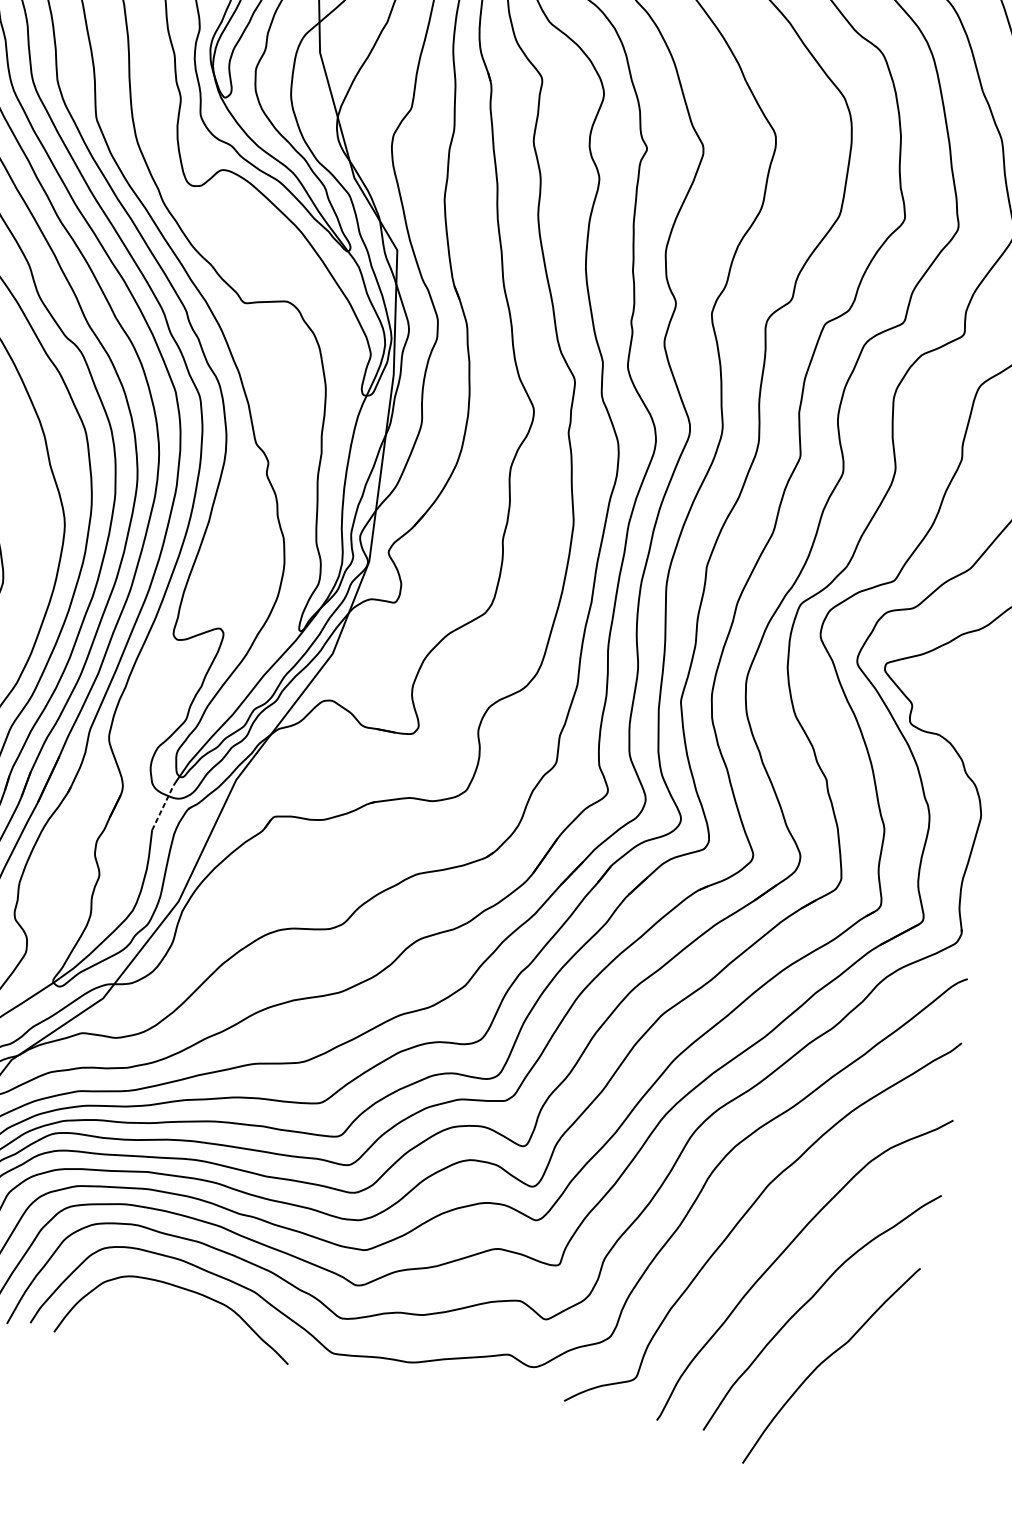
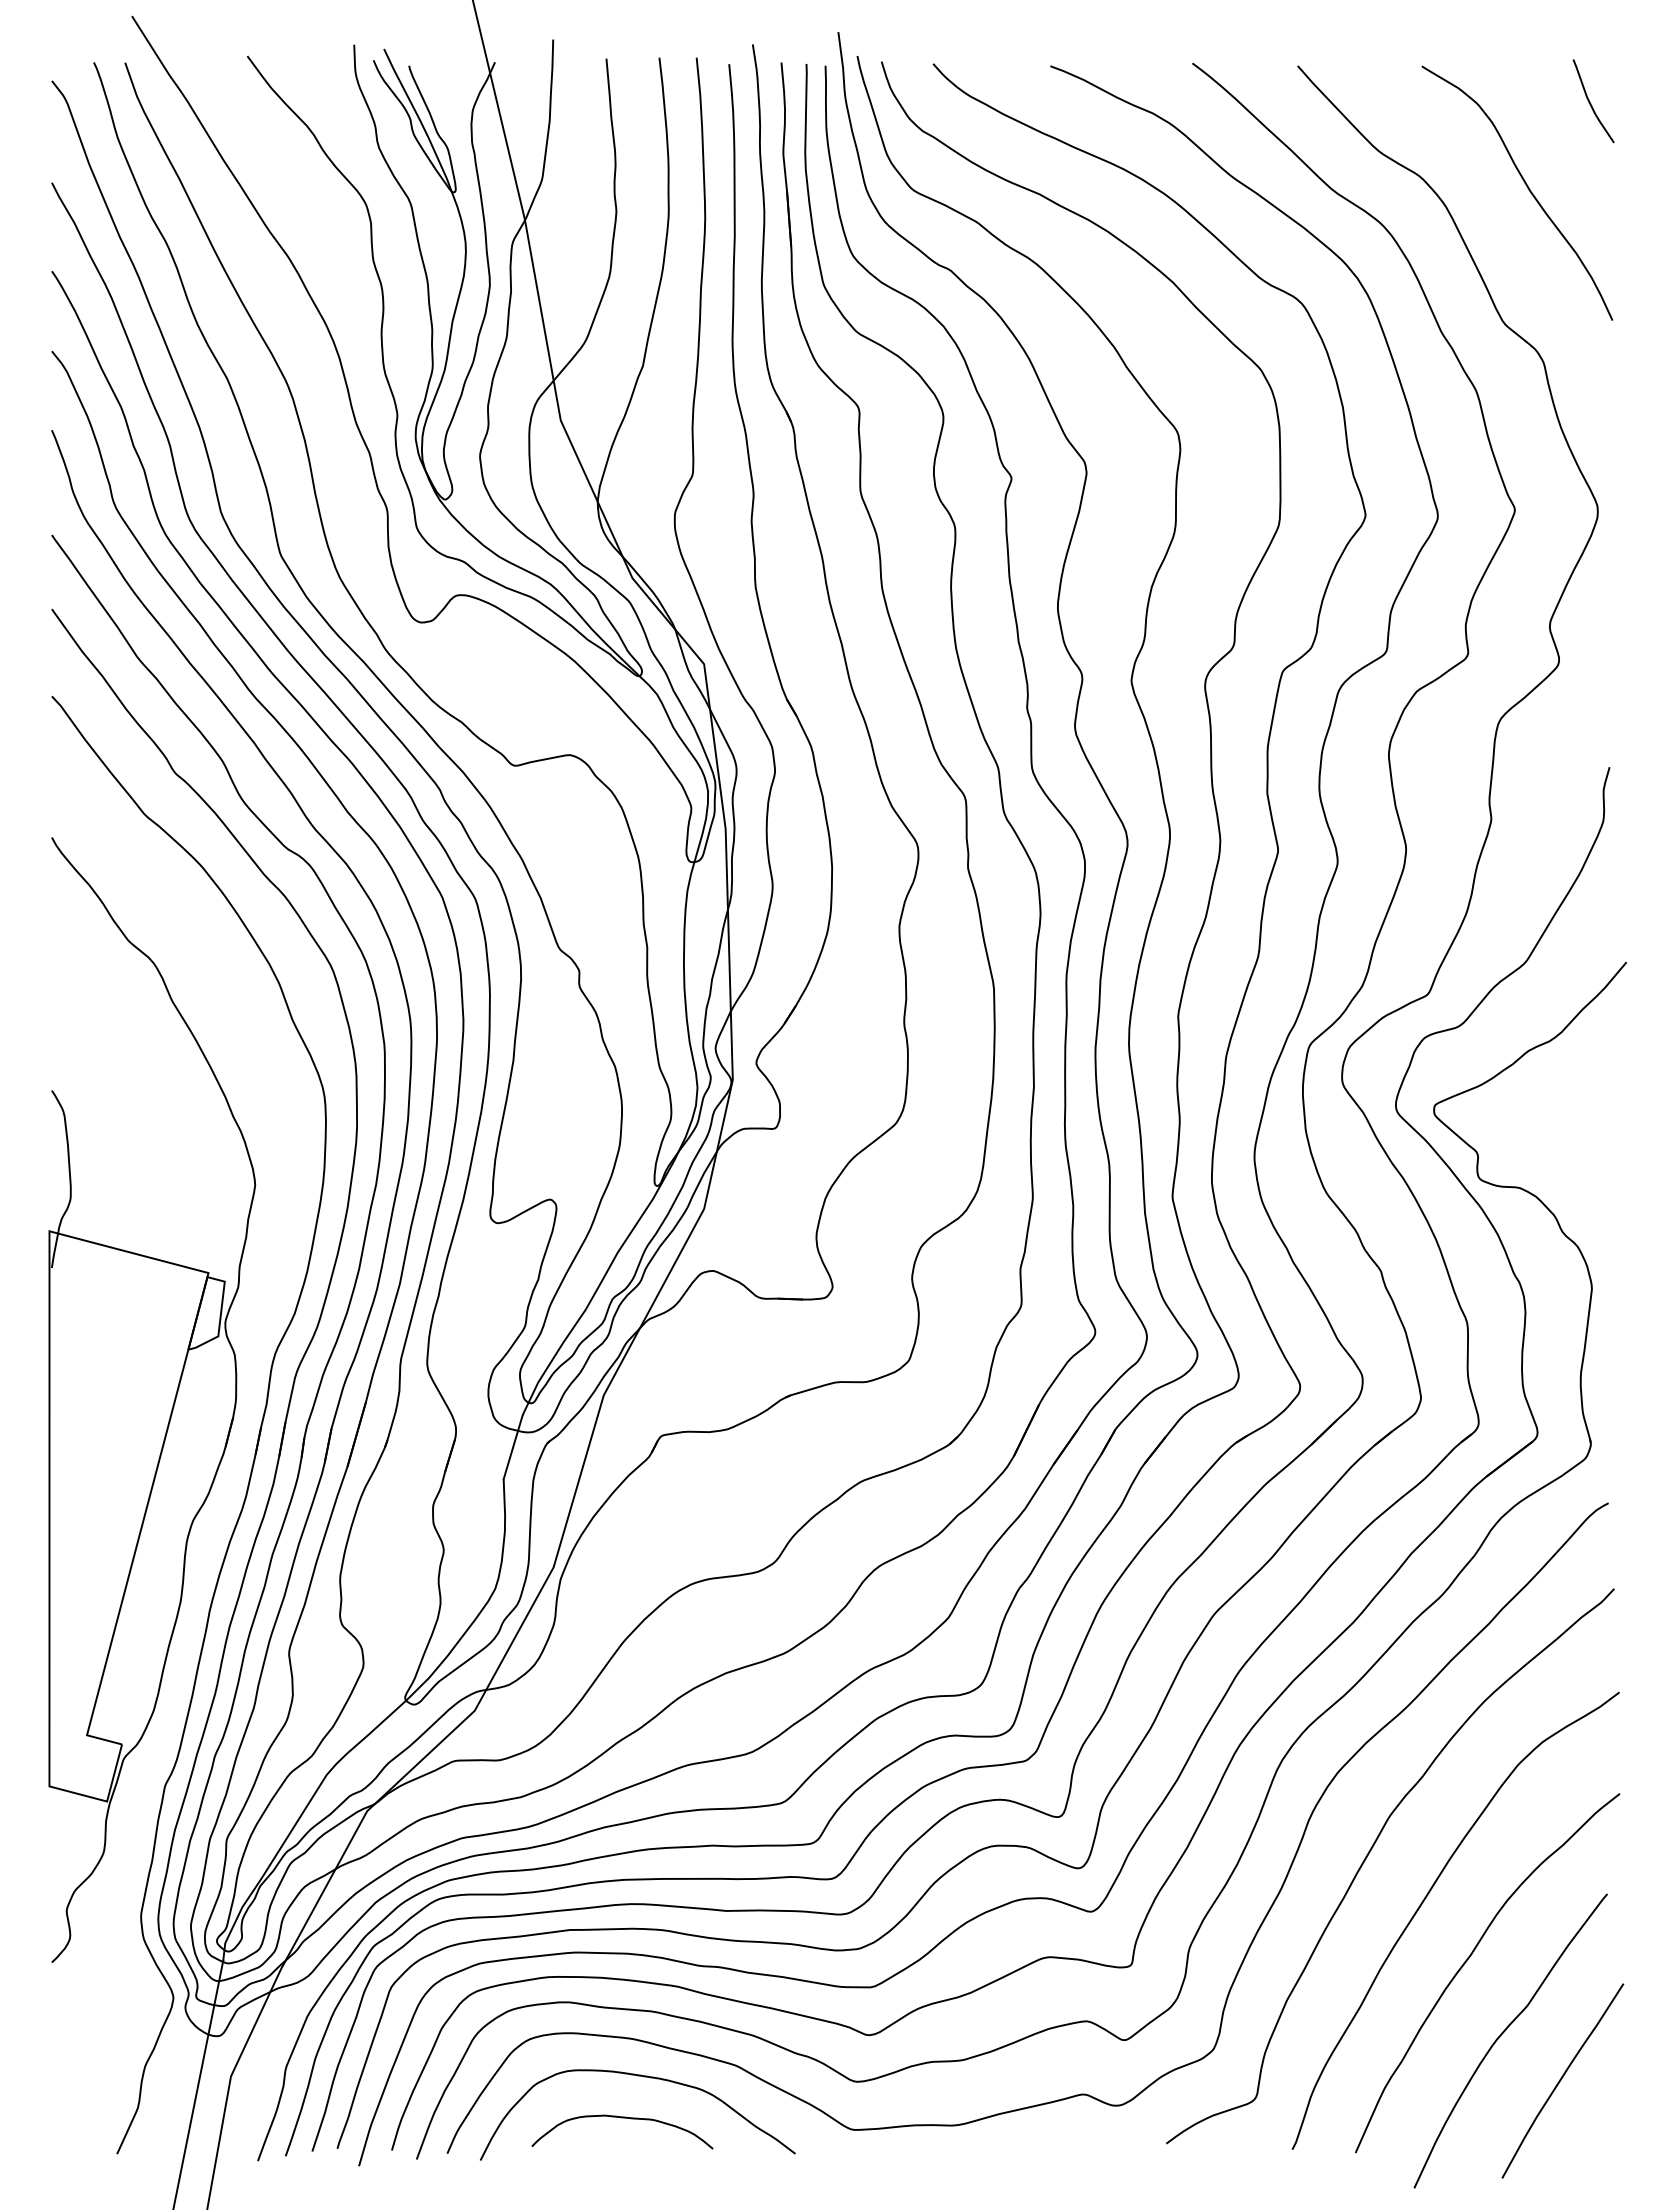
line: (163, 807) -> (513, 1446), dashed -> solid
curve: (164, 1317) -> (622, 2118), added
curve: (864, 1401) -> (1561, 2080), added

